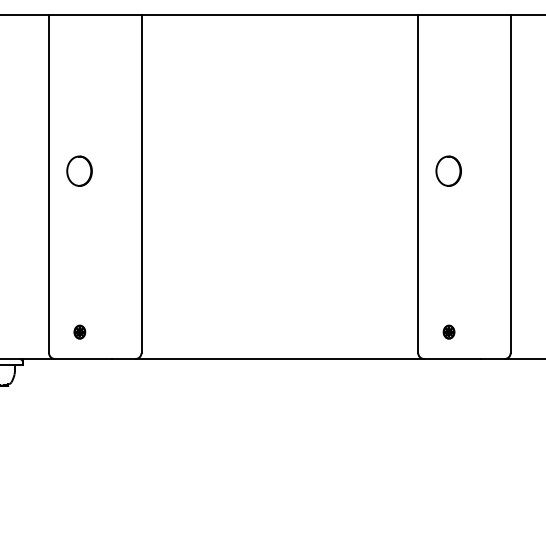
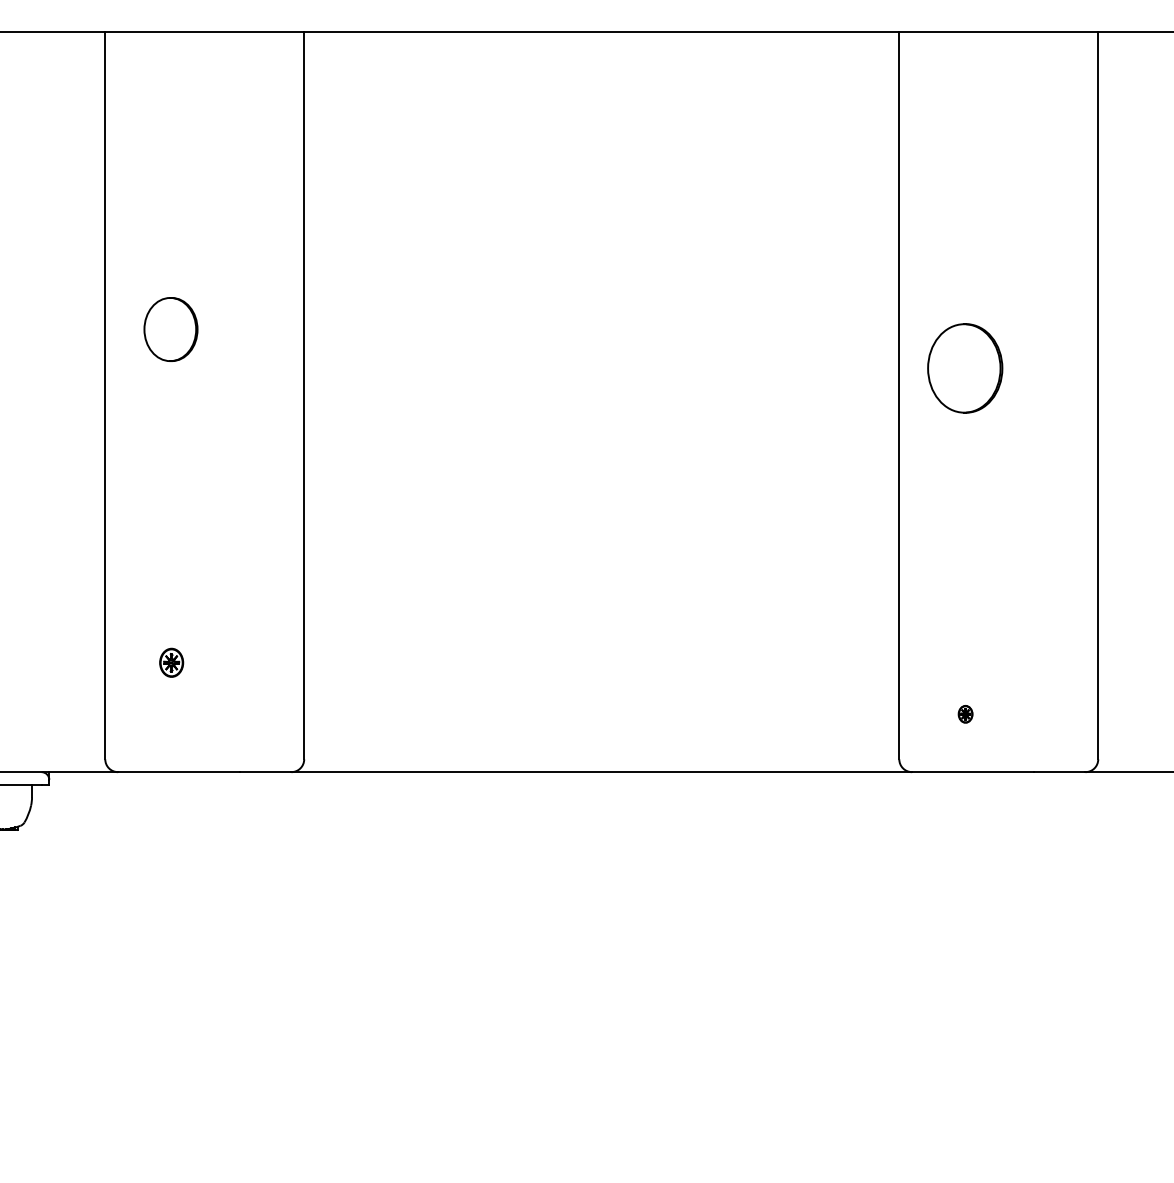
part: (79, 170) -> (170, 328), moved
part: (448, 170) -> (964, 366), size x1.4
part: (79, 331) -> (170, 661), moved
part: (448, 331) -> (964, 713), size x0.6

